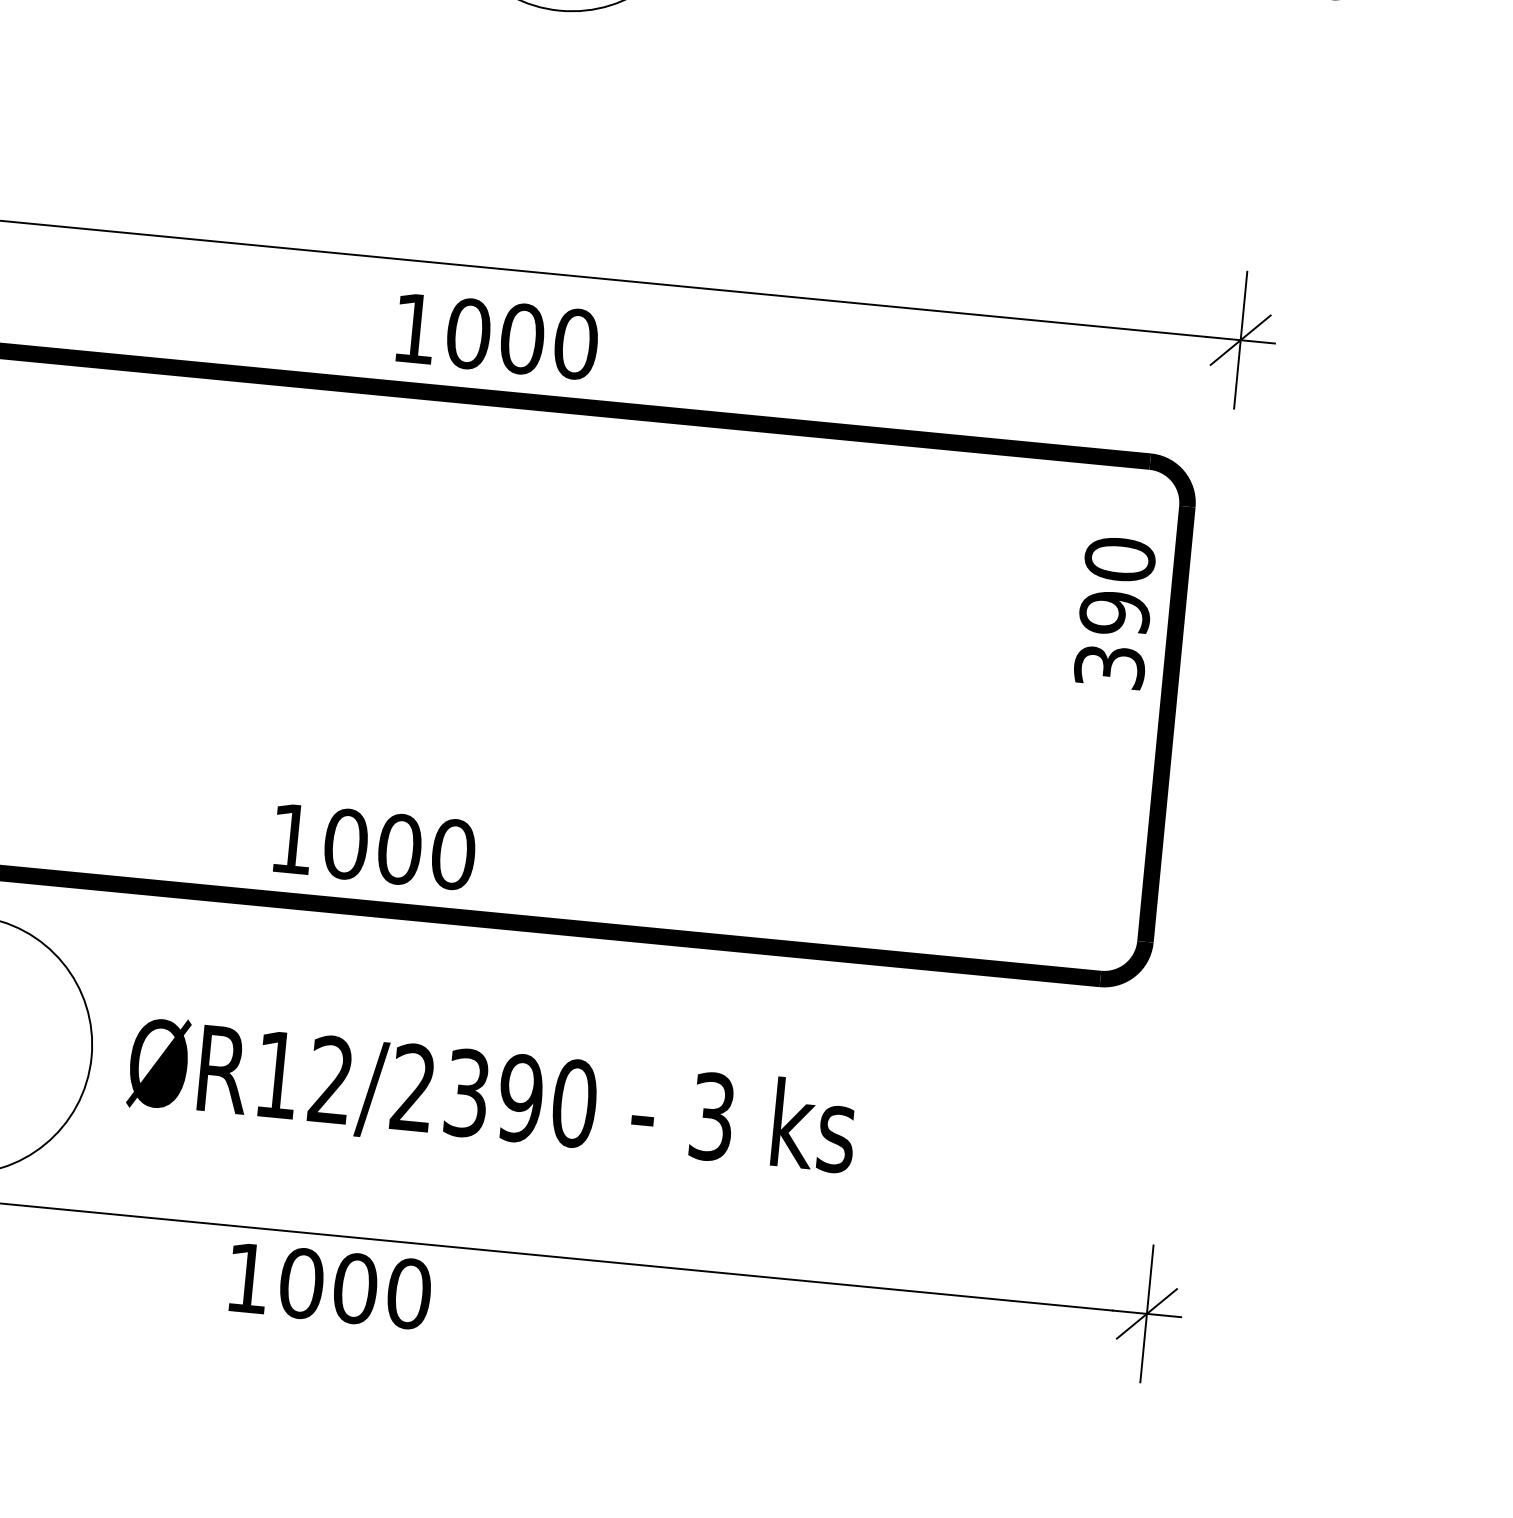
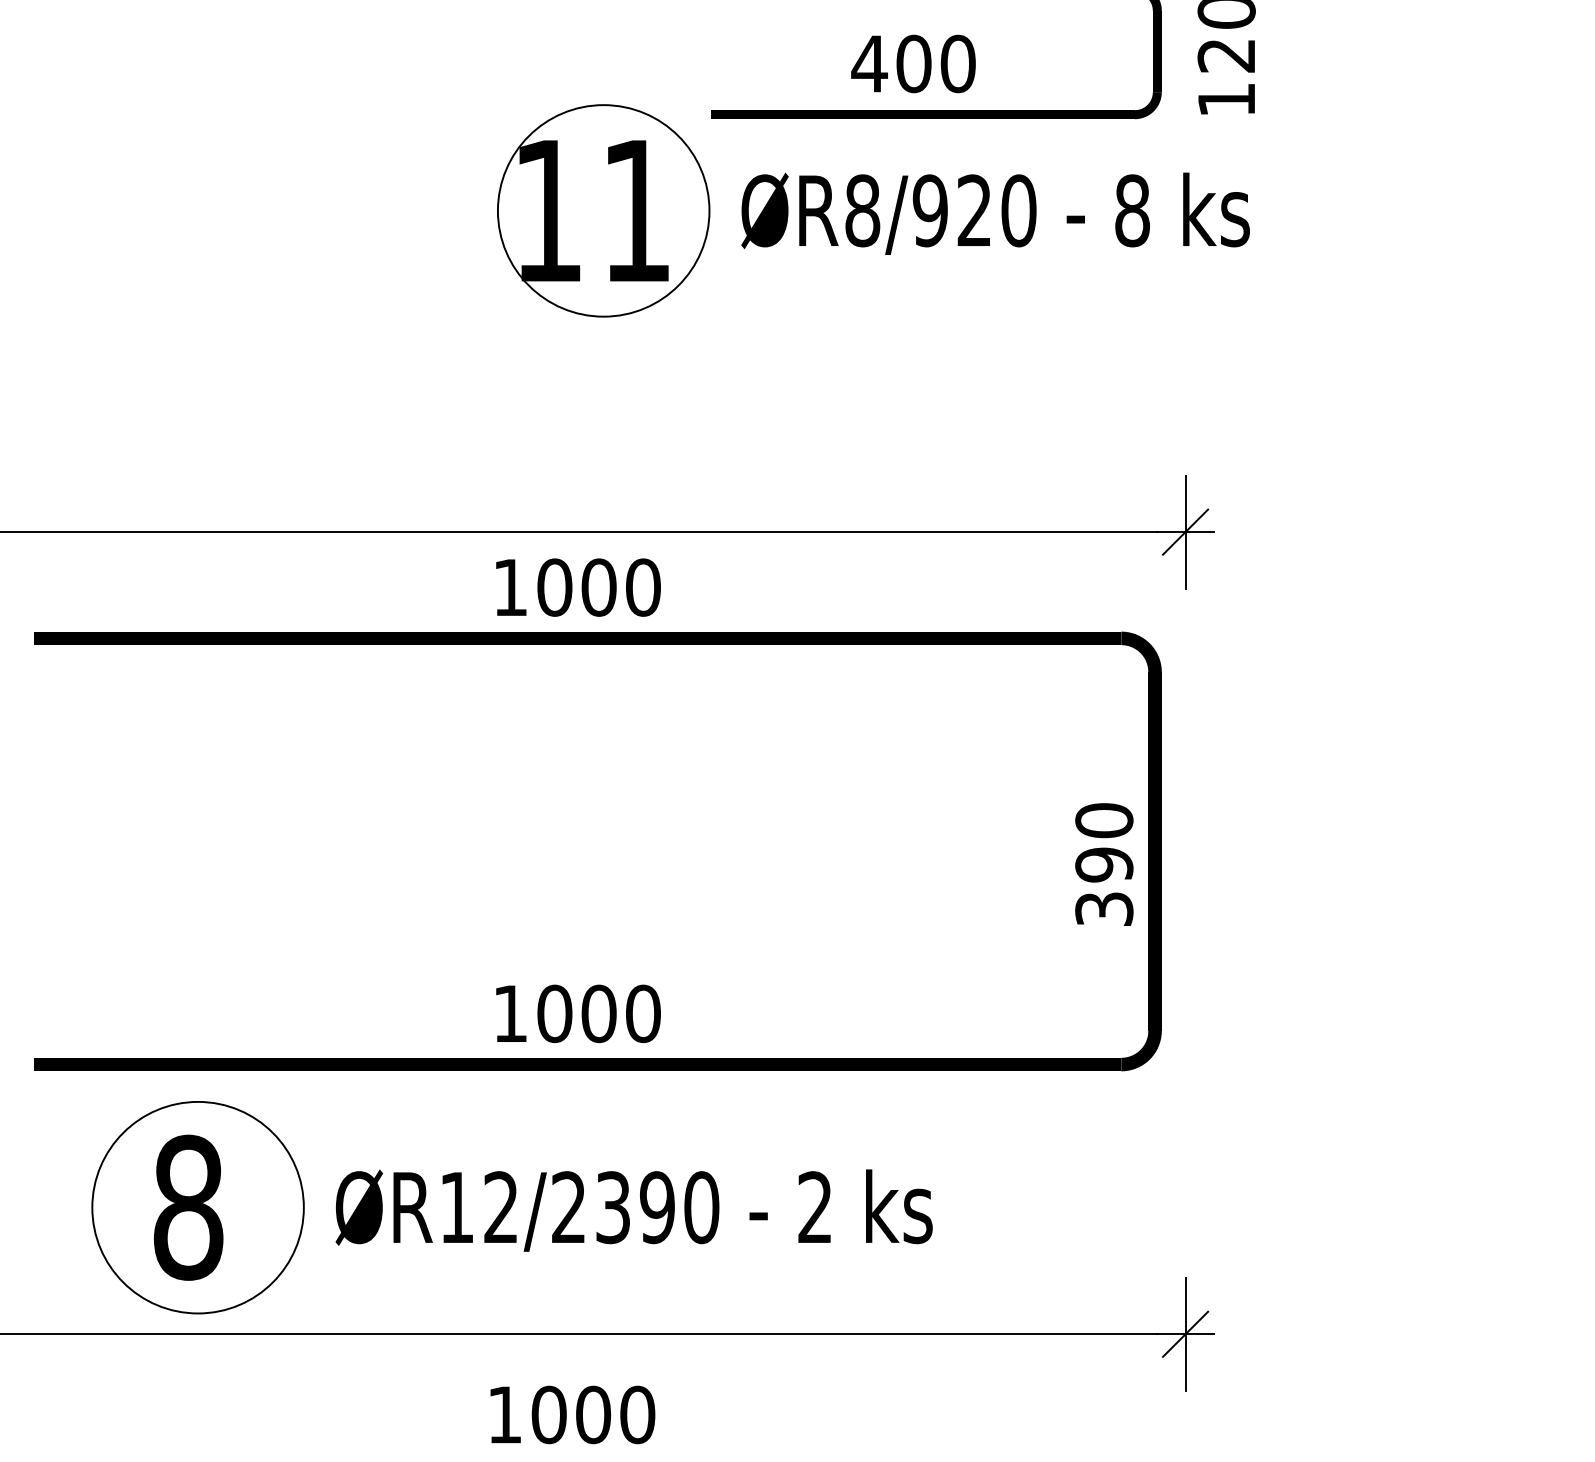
text: (1115, 612) -> (1104, 864), moved
text: (374, 846) -> (578, 1013), moved
text: (711, 1116) -> (814, 1207), 3 -> 2
text: (330, 1285) -> (572, 1414), moved

